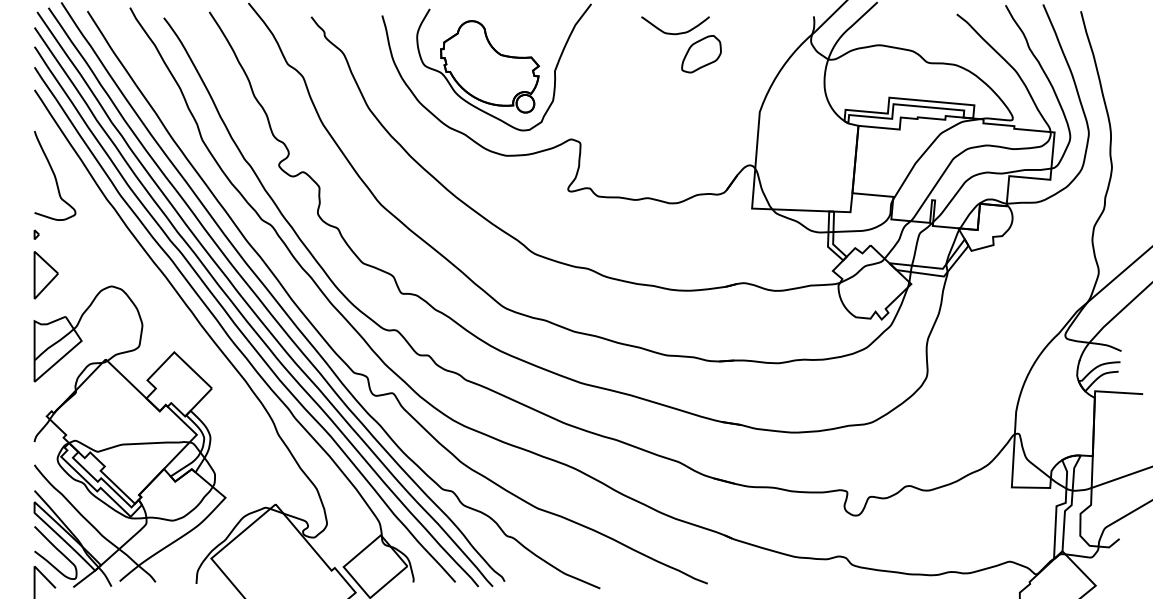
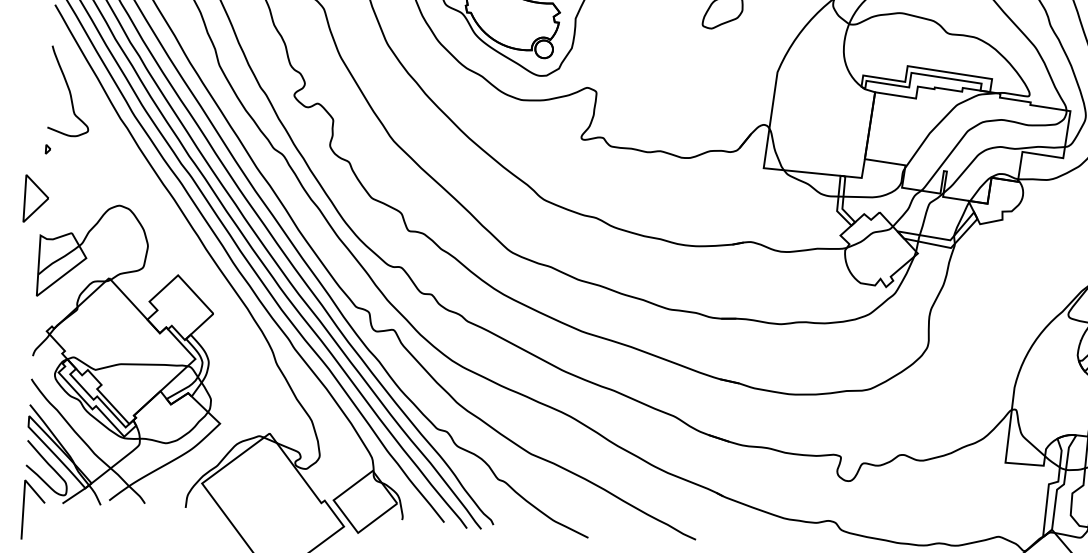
part: (45, 275) -> (35, 199), moved

